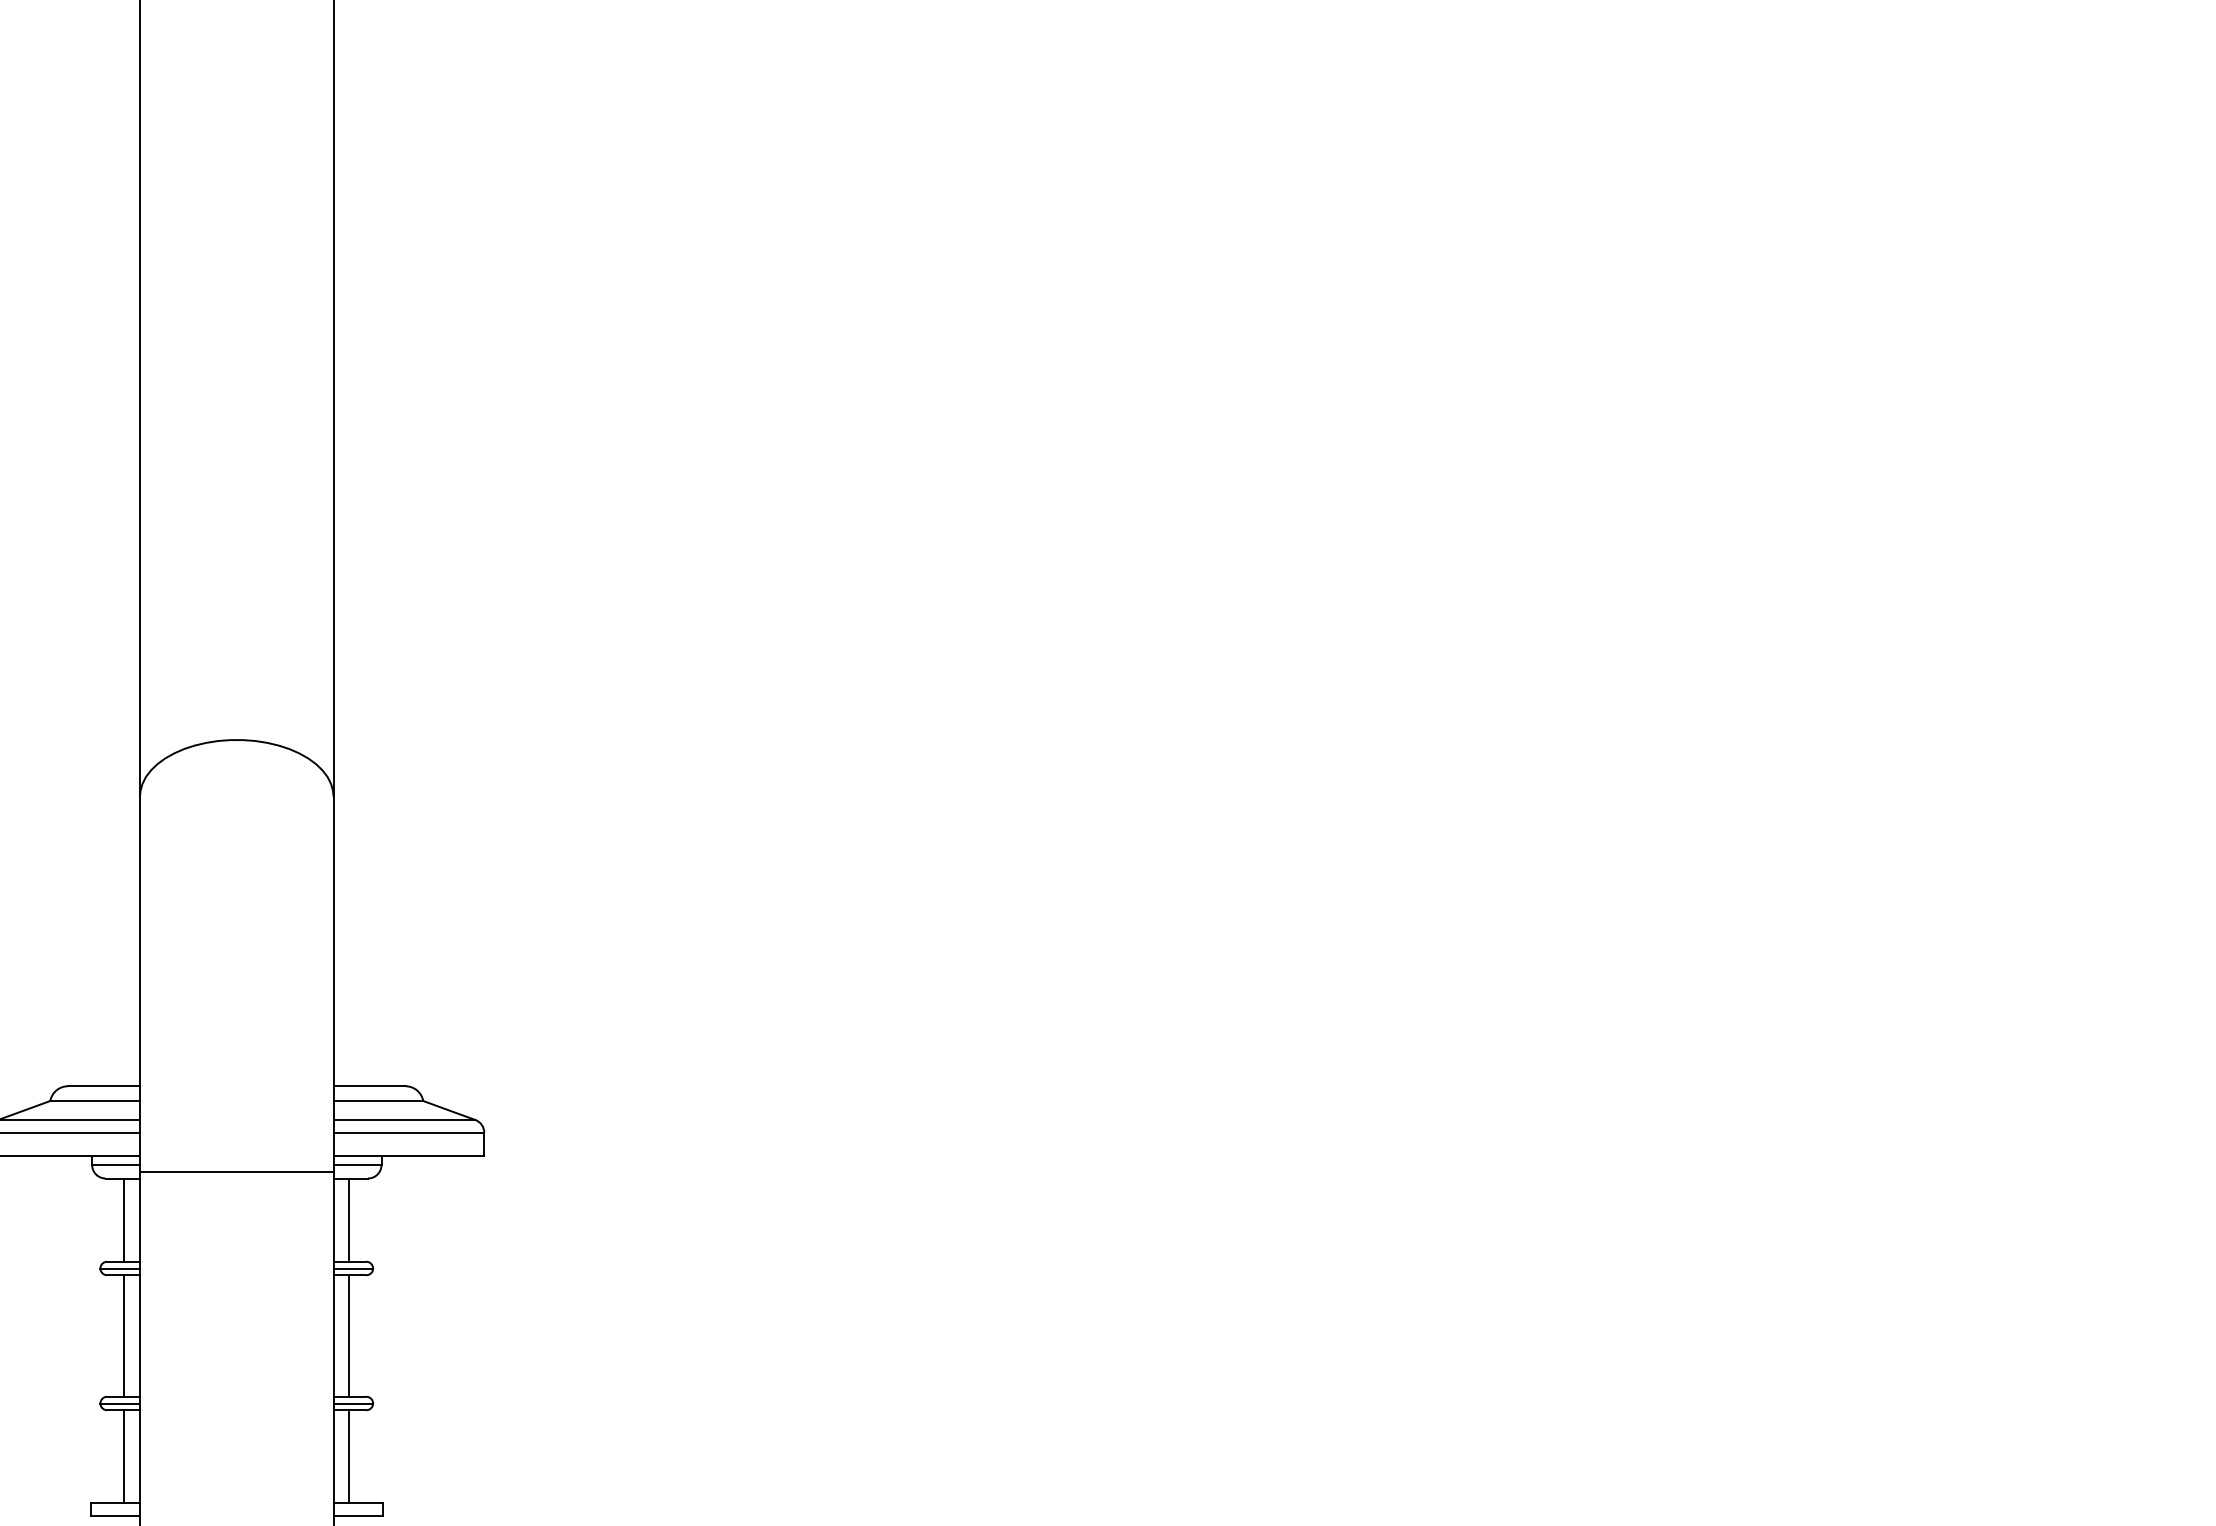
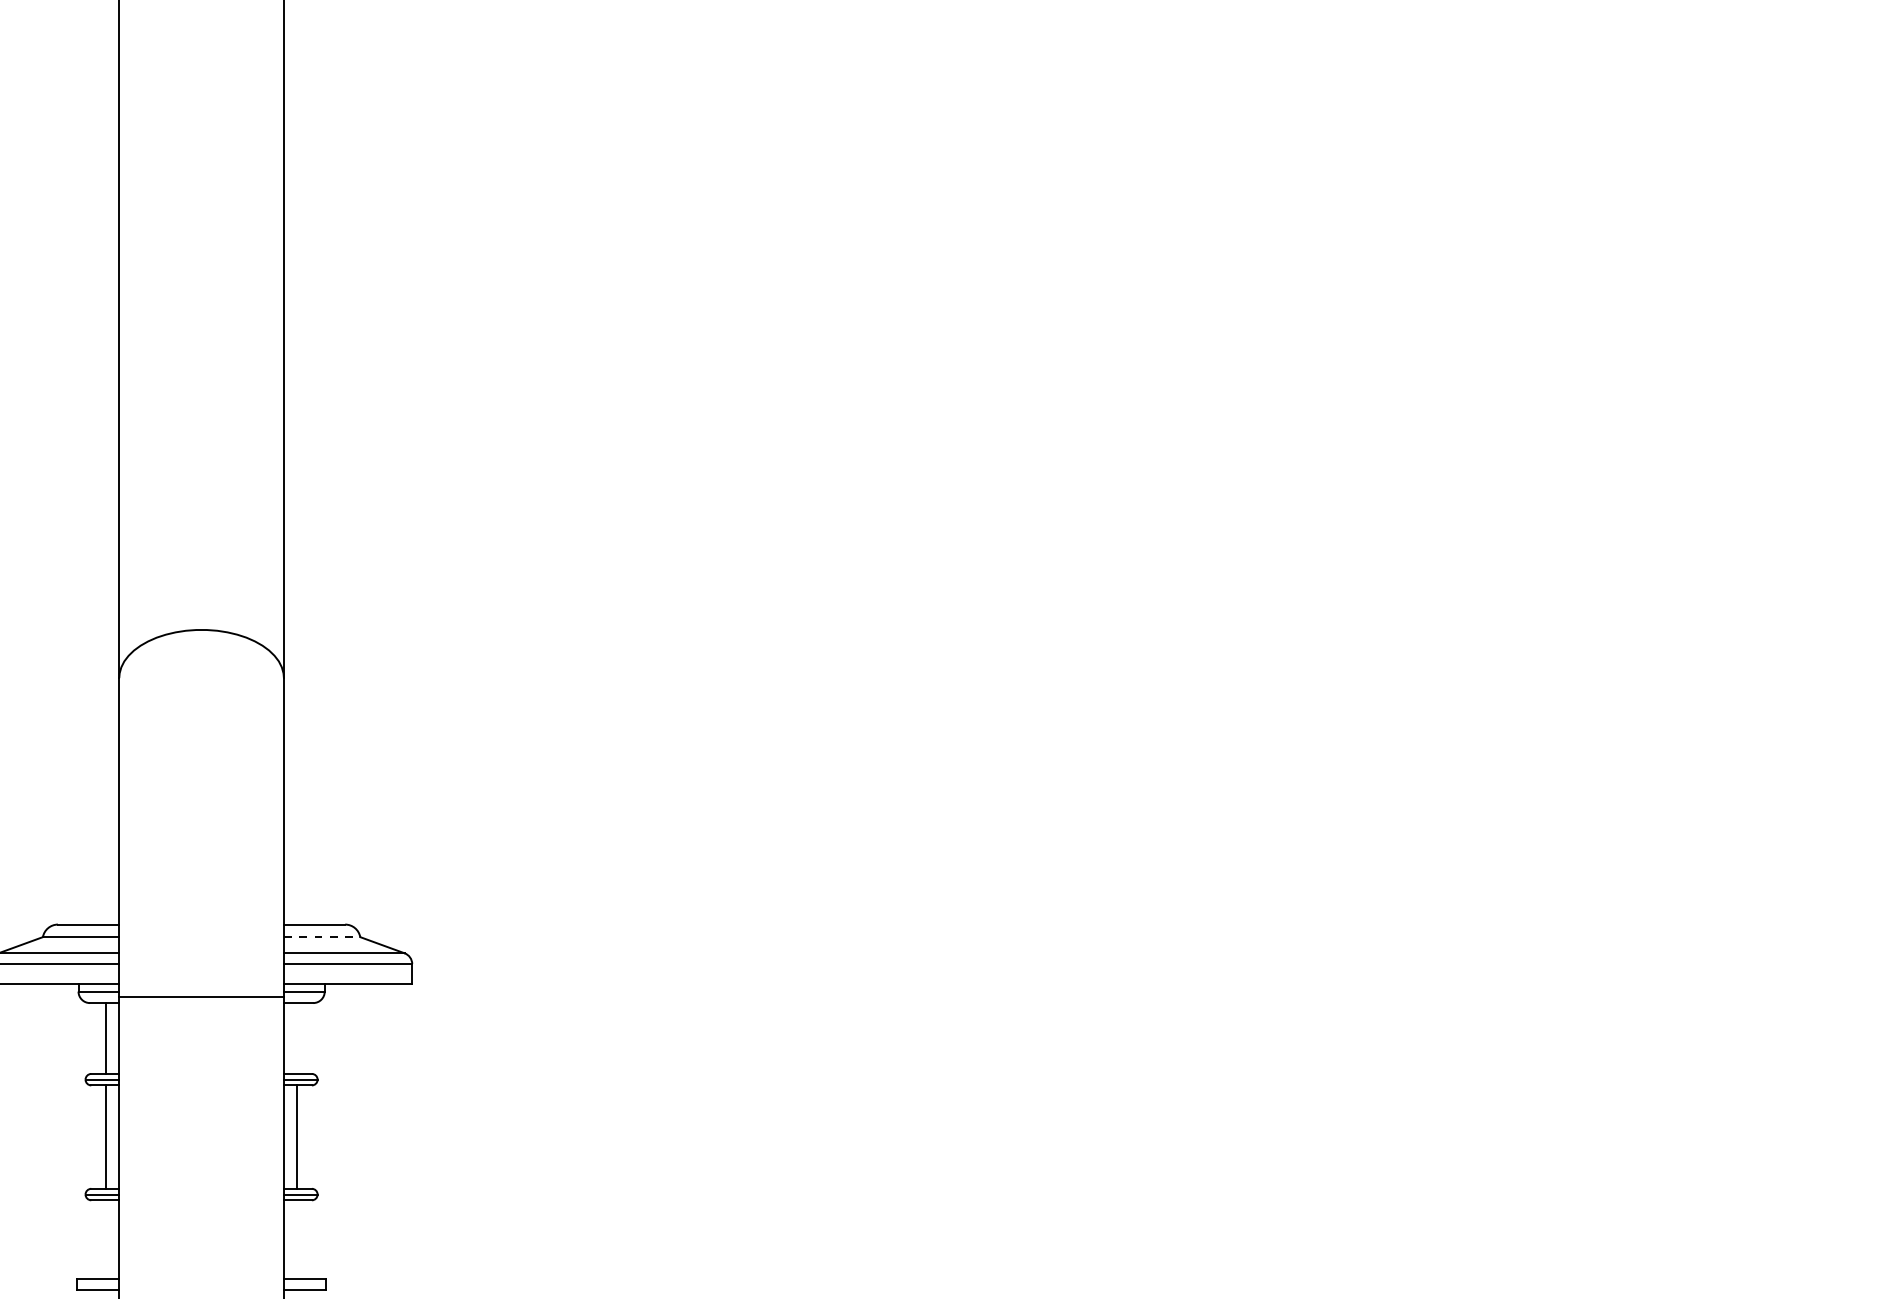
line: (378, 1101) -> (322, 937), solid -> dashed
line: (349, 1220) -> (297, 1038), removed
line: (123, 1456) -> (105, 1239), removed
line: (349, 1456) -> (297, 1239), removed

